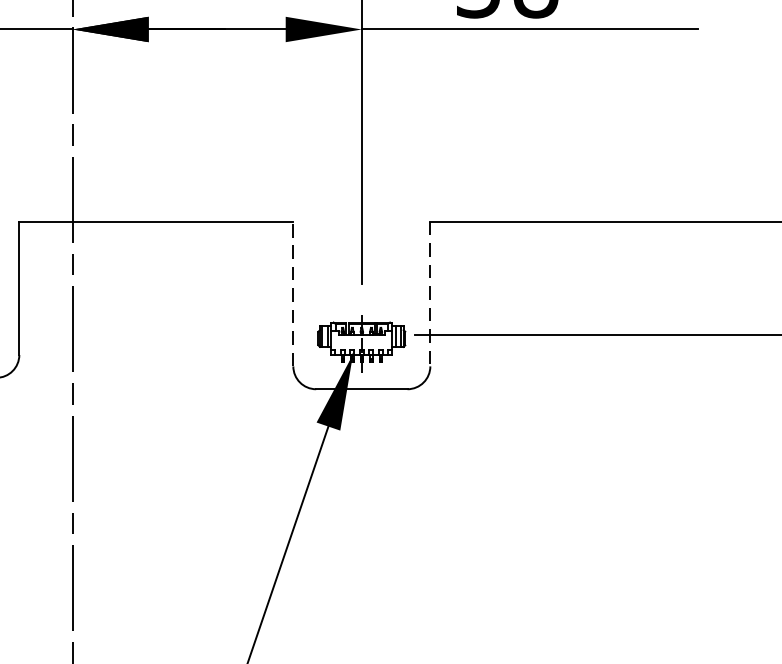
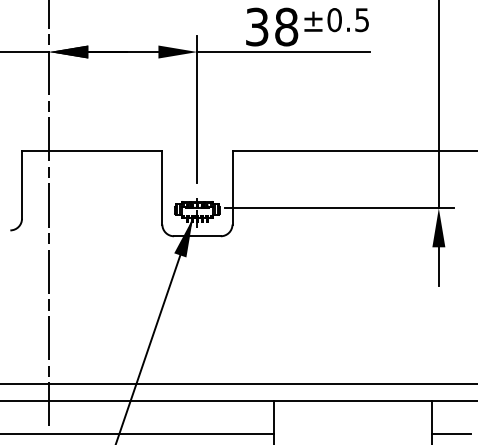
line: (293, 294) -> (162, 187), dashed -> solid
line: (430, 295) -> (232, 188), dashed -> solid

